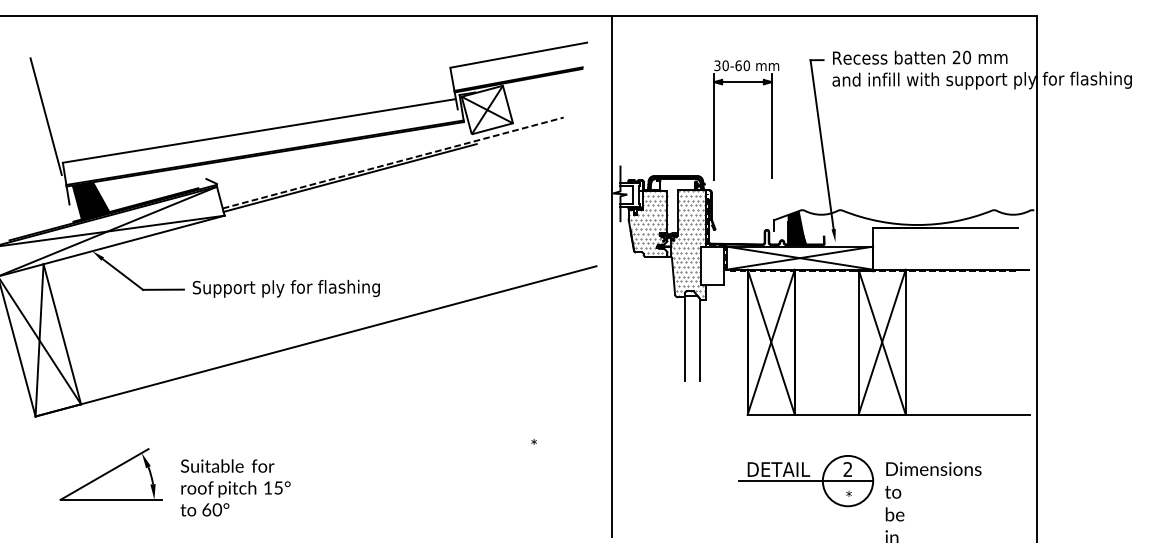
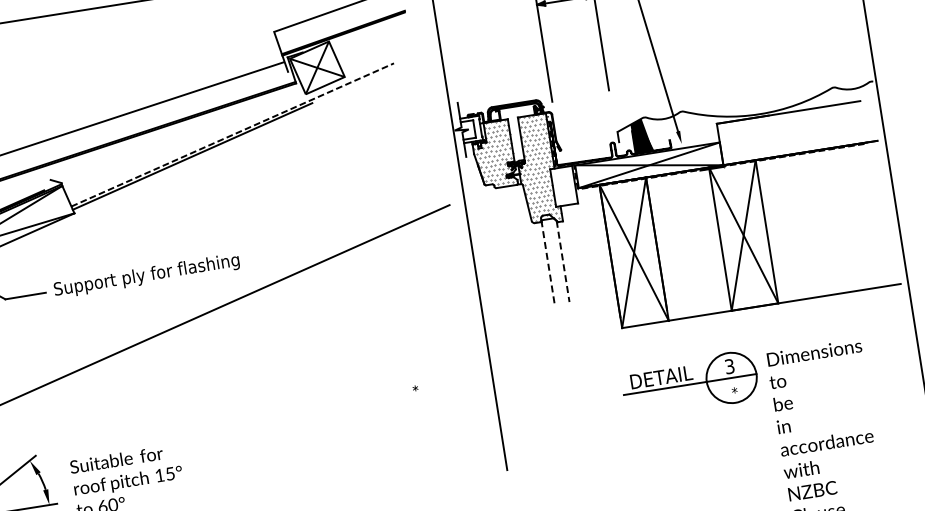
line: (684, 338) -> (547, 262), solid -> dashed
line: (699, 340) -> (562, 262), solid -> dashed
text: (847, 469) -> (729, 366), 2 -> 3

